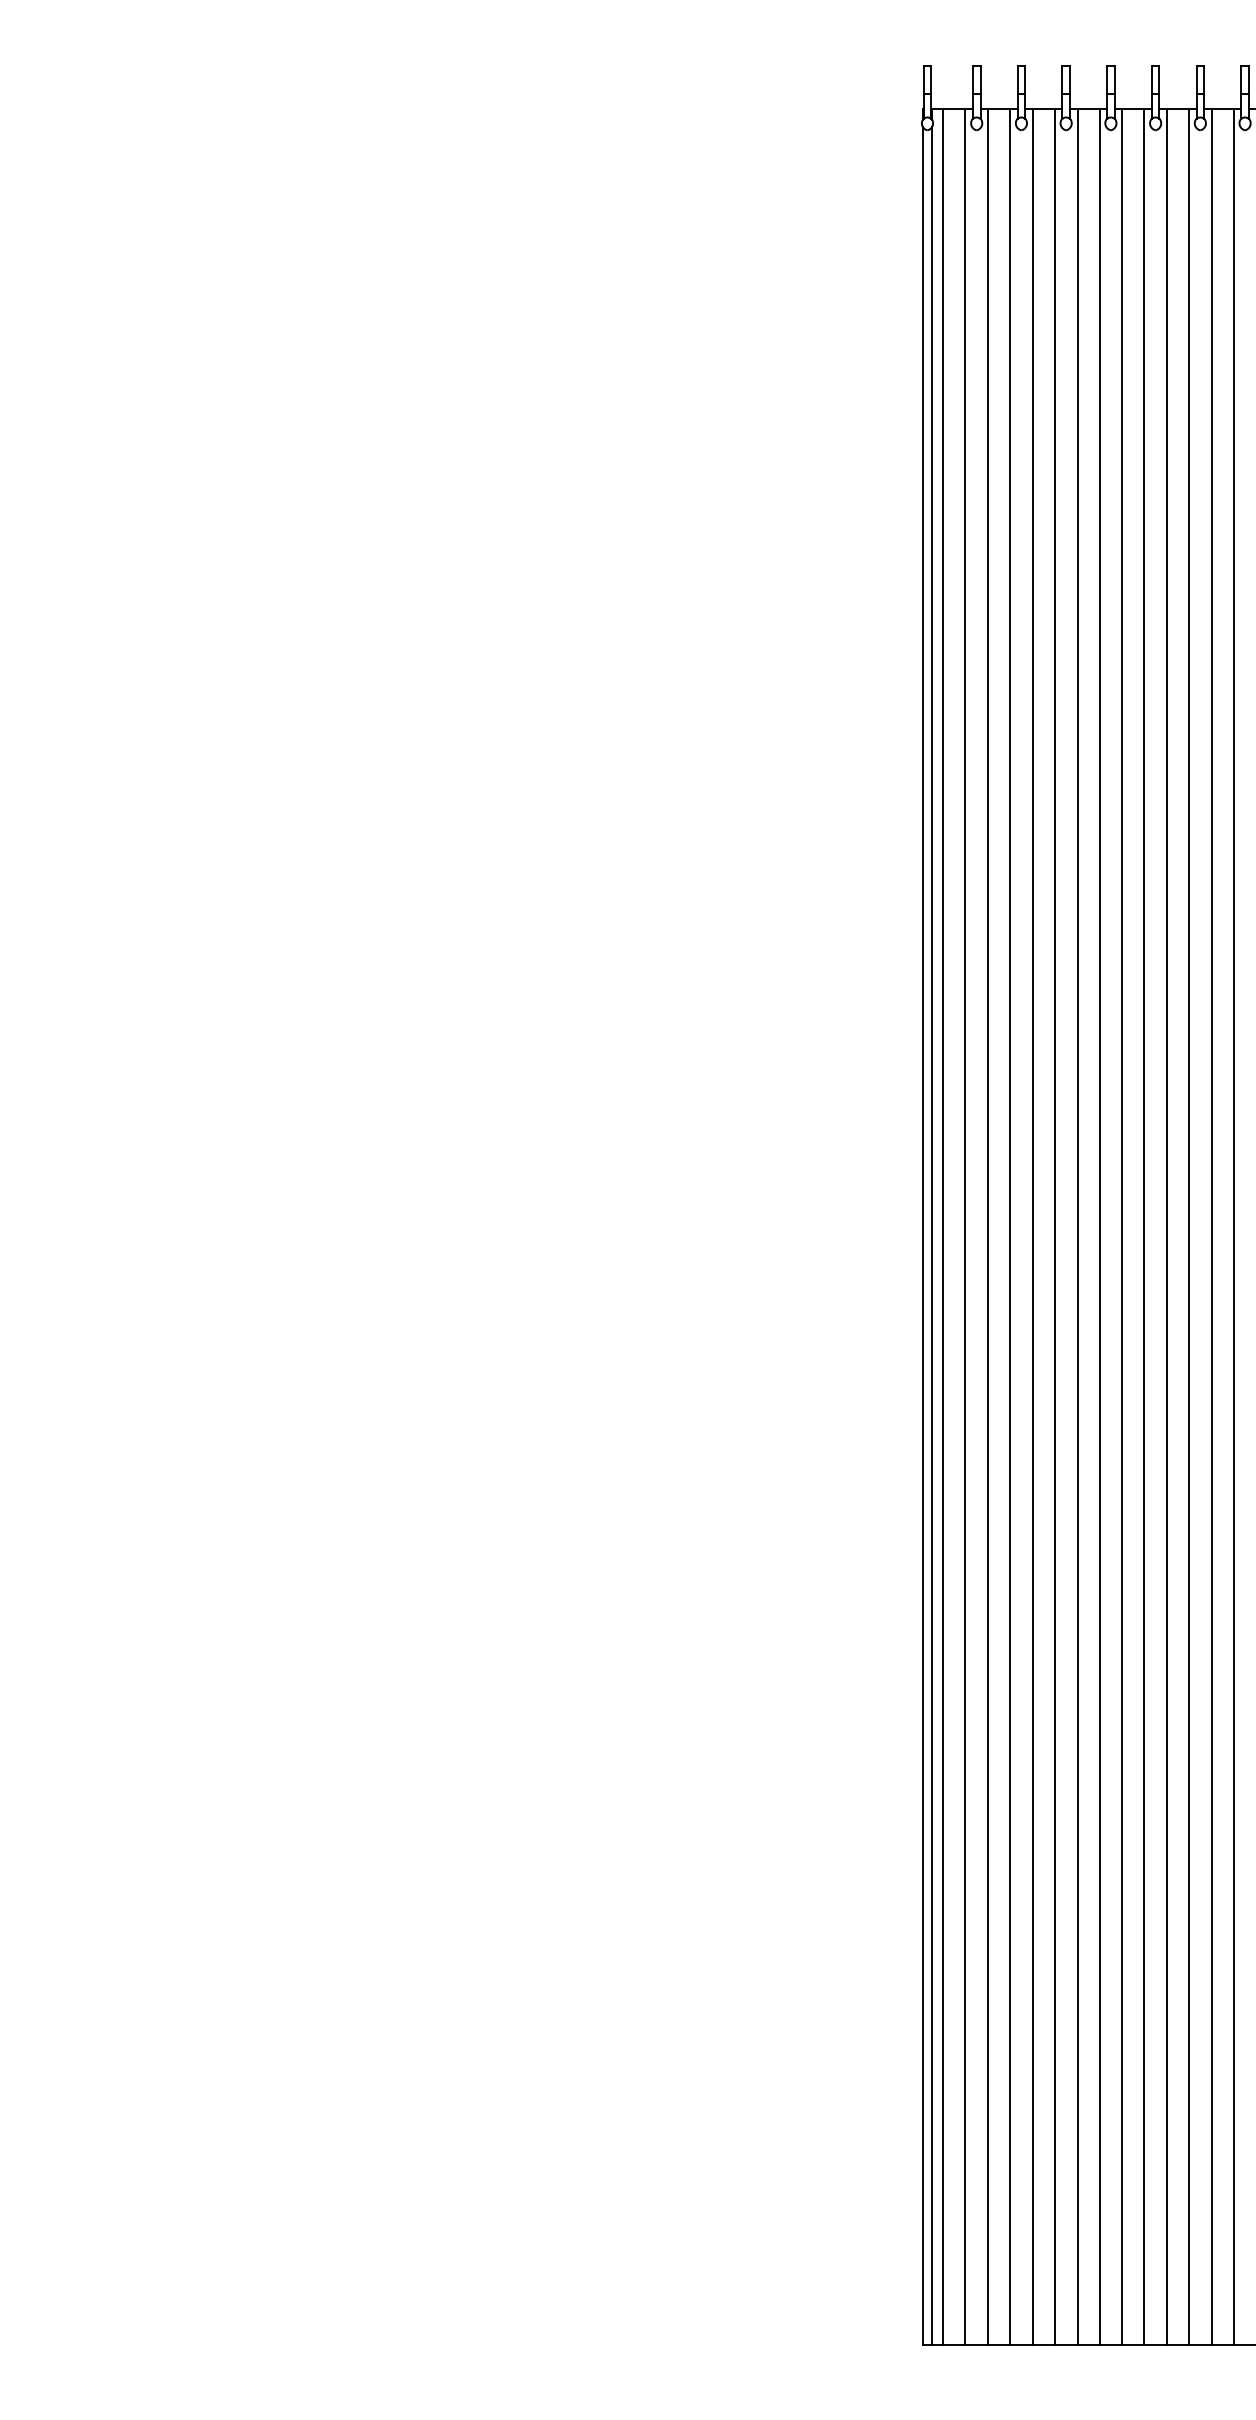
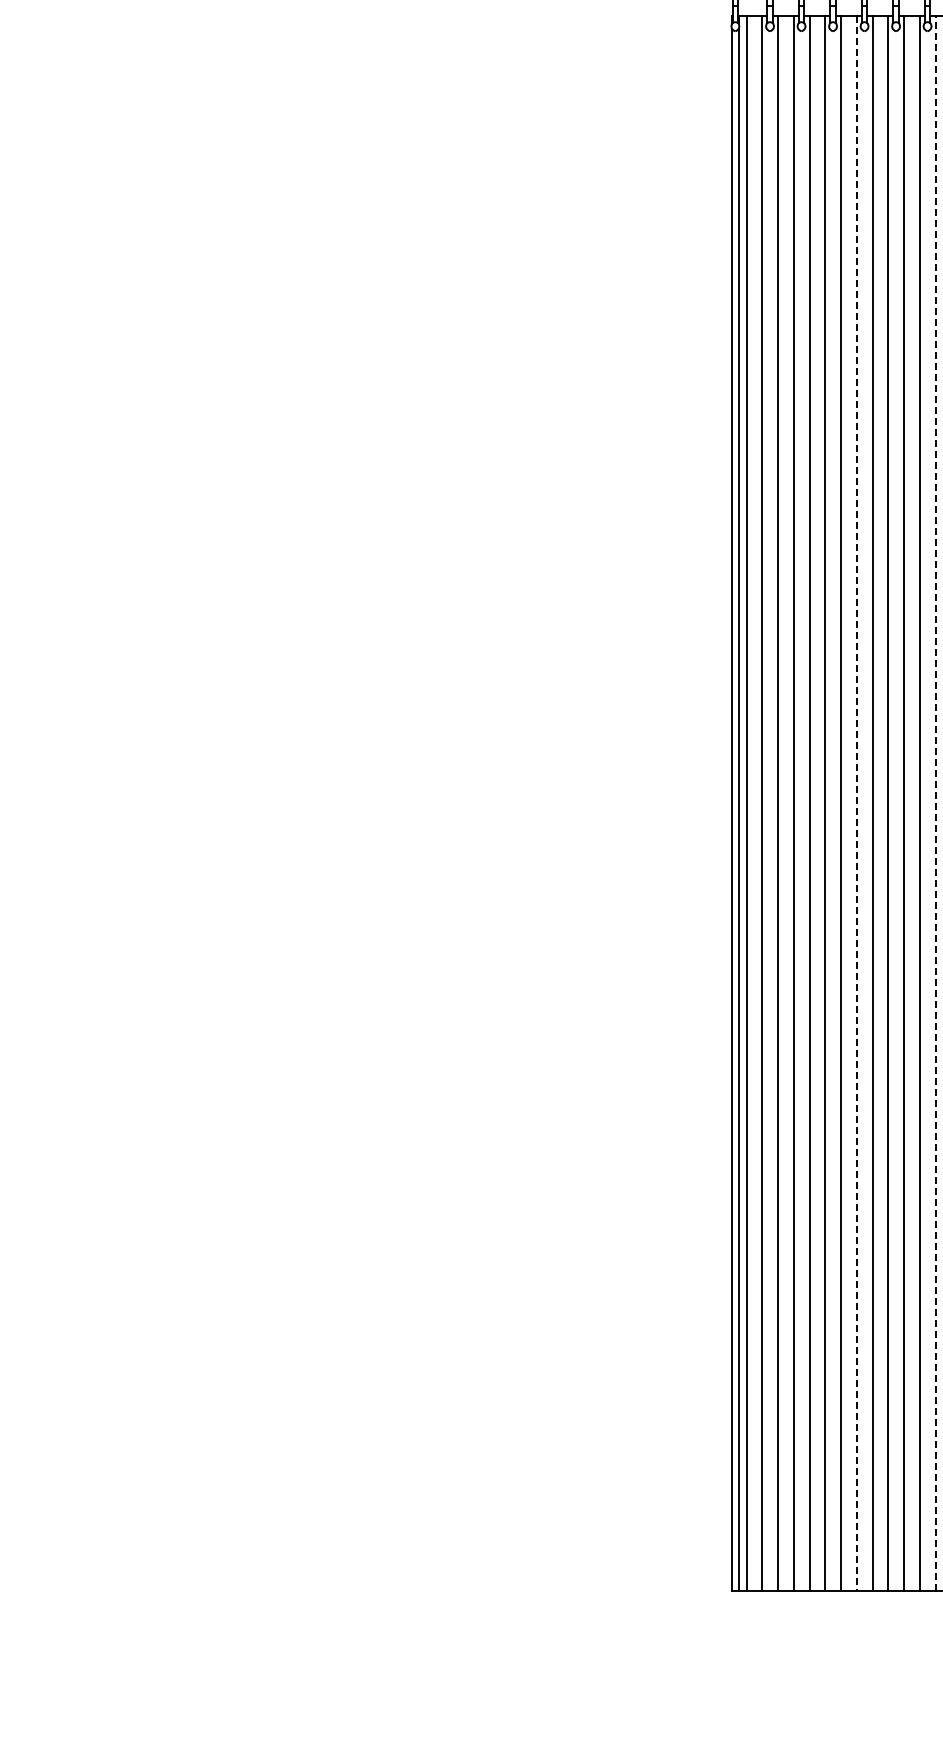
line: (1099, 1226) -> (856, 803), solid -> dashed
line: (1211, 1226) -> (935, 803), solid -> dashed

